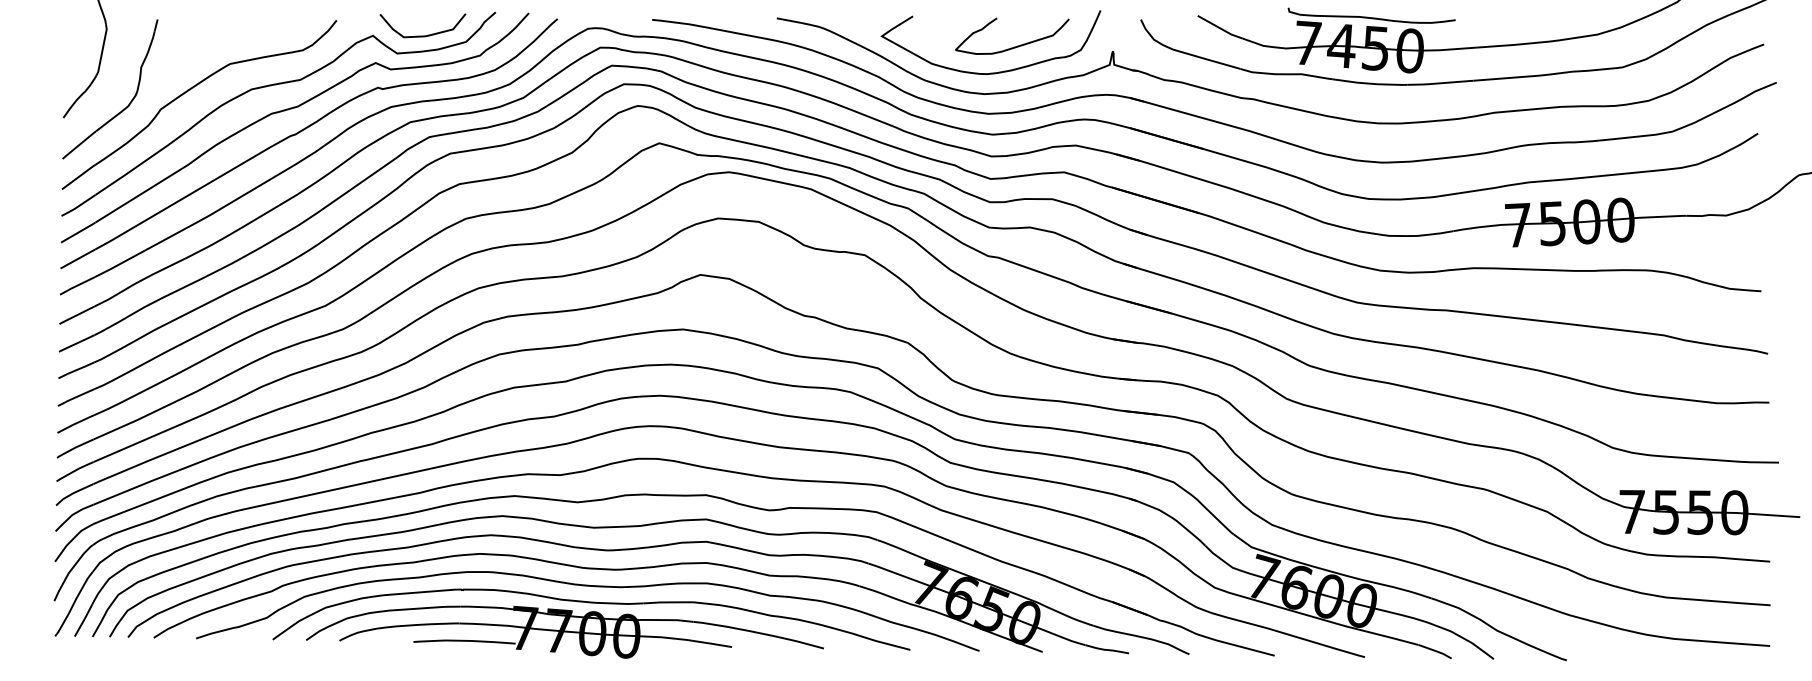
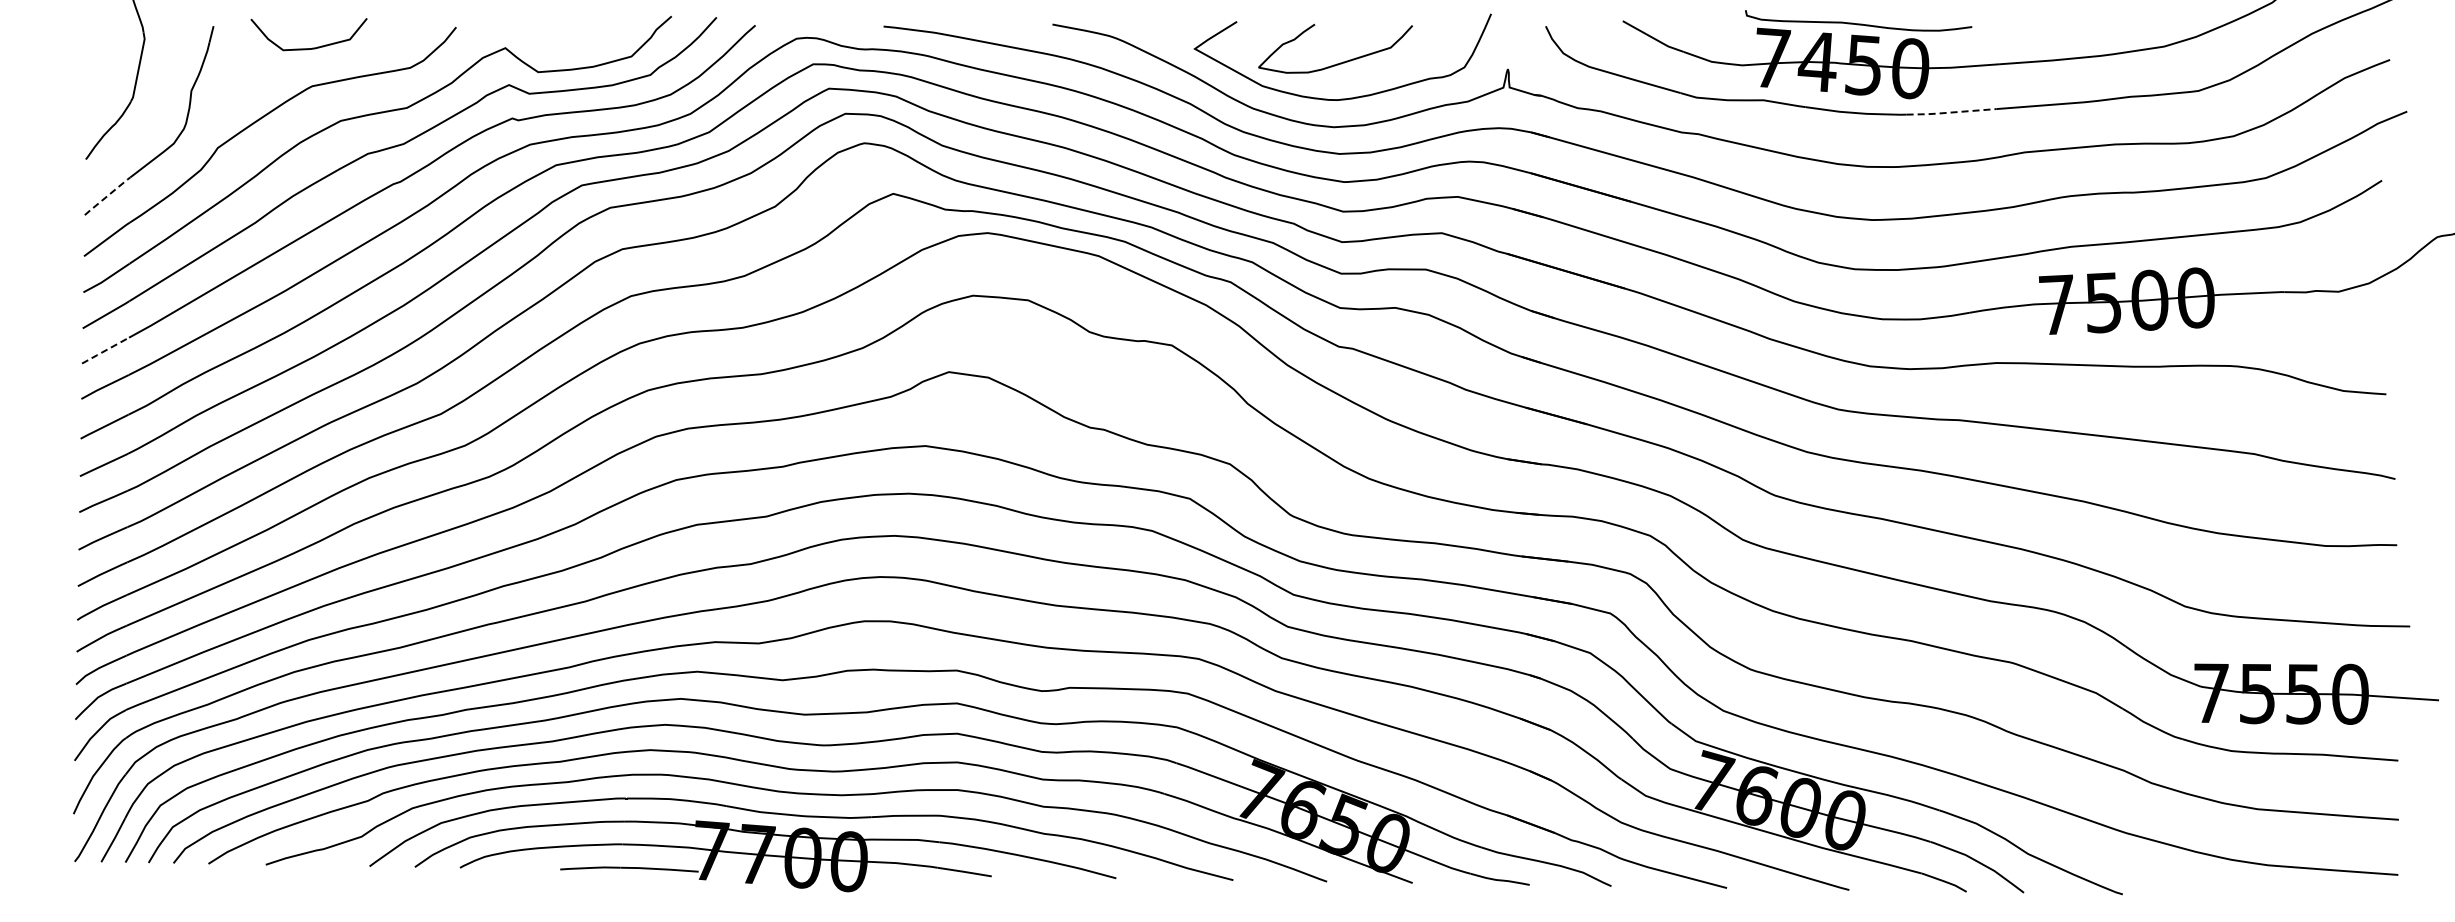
curve: (425, 35) -> (312, 47), moved
curve: (1015, 46) -> (1340, 62), moved
line: (1440, 83) -> (1951, 112), solid -> dashed
line: (79, 145) -> (107, 196), solid -> dashed
line: (77, 258) -> (105, 350), solid -> dashed

